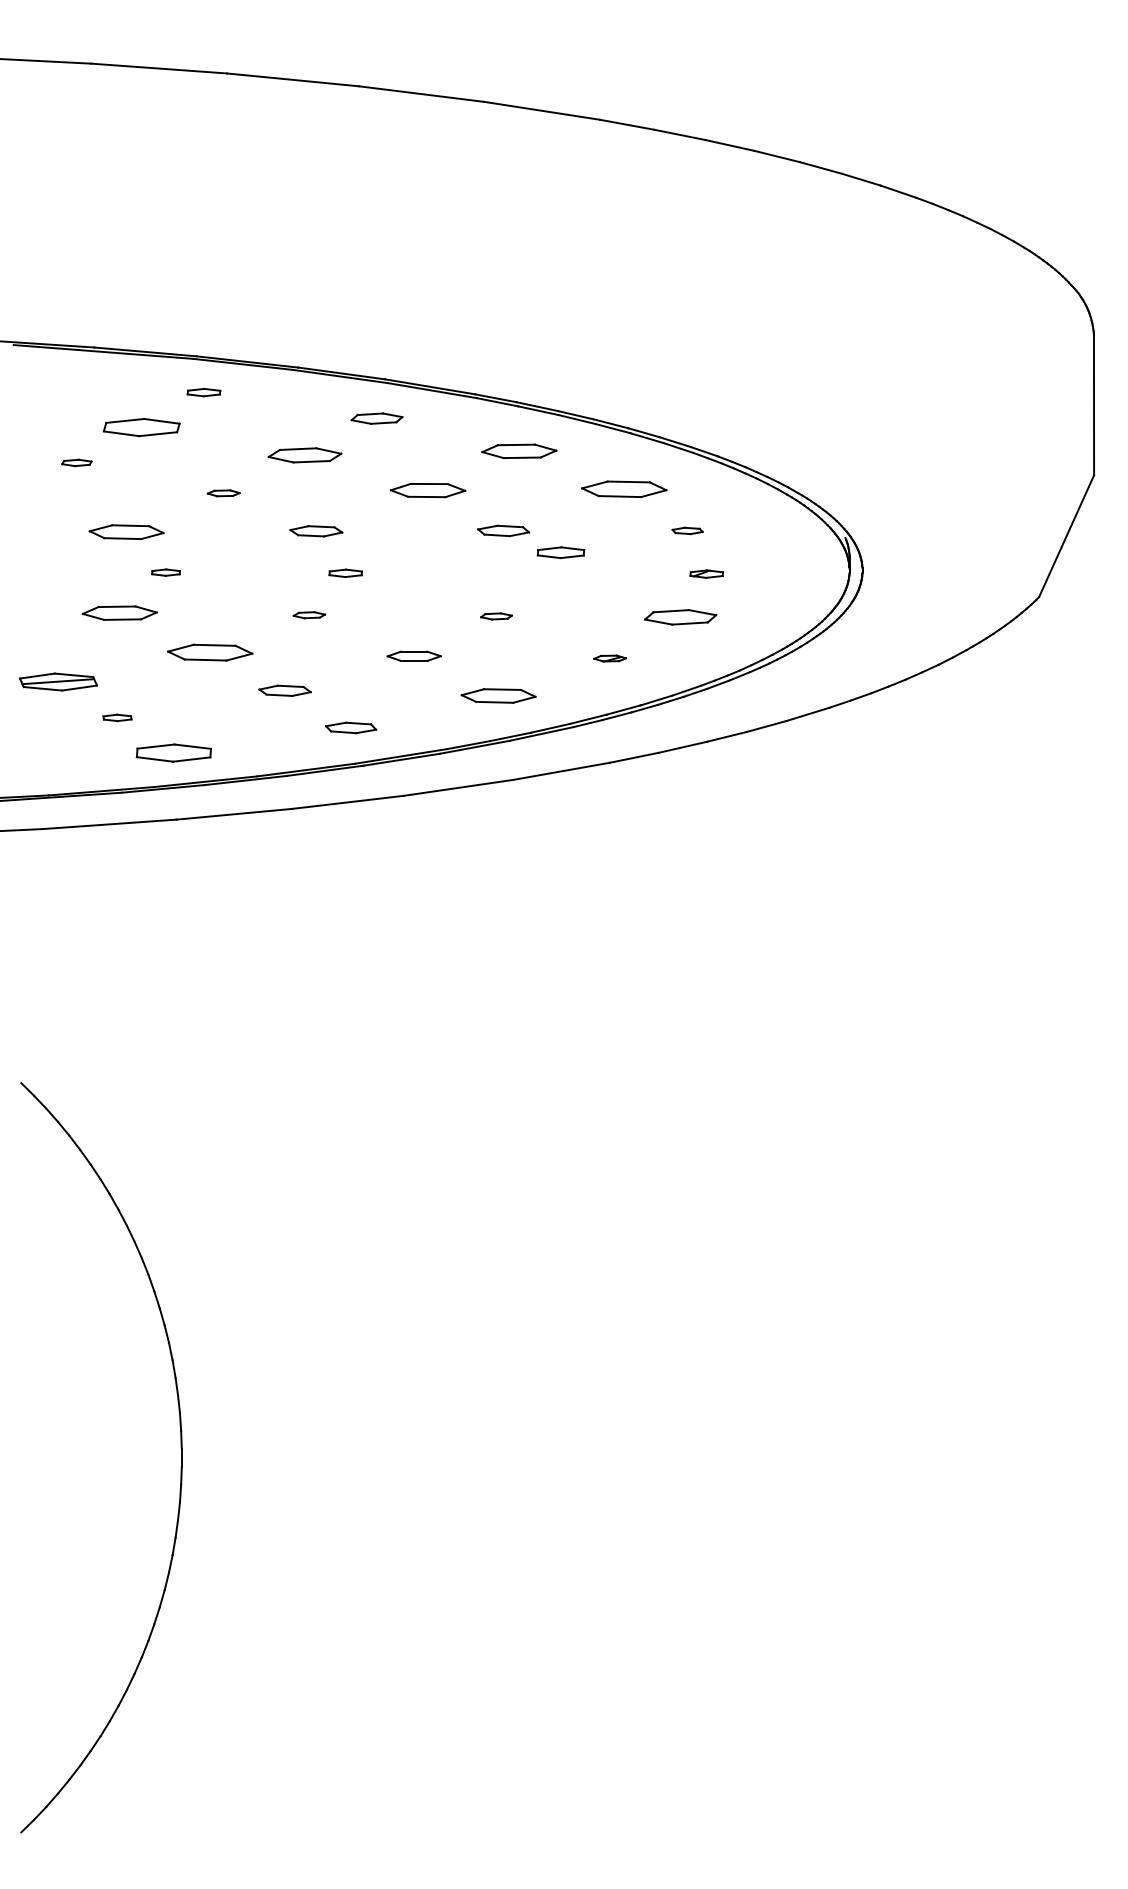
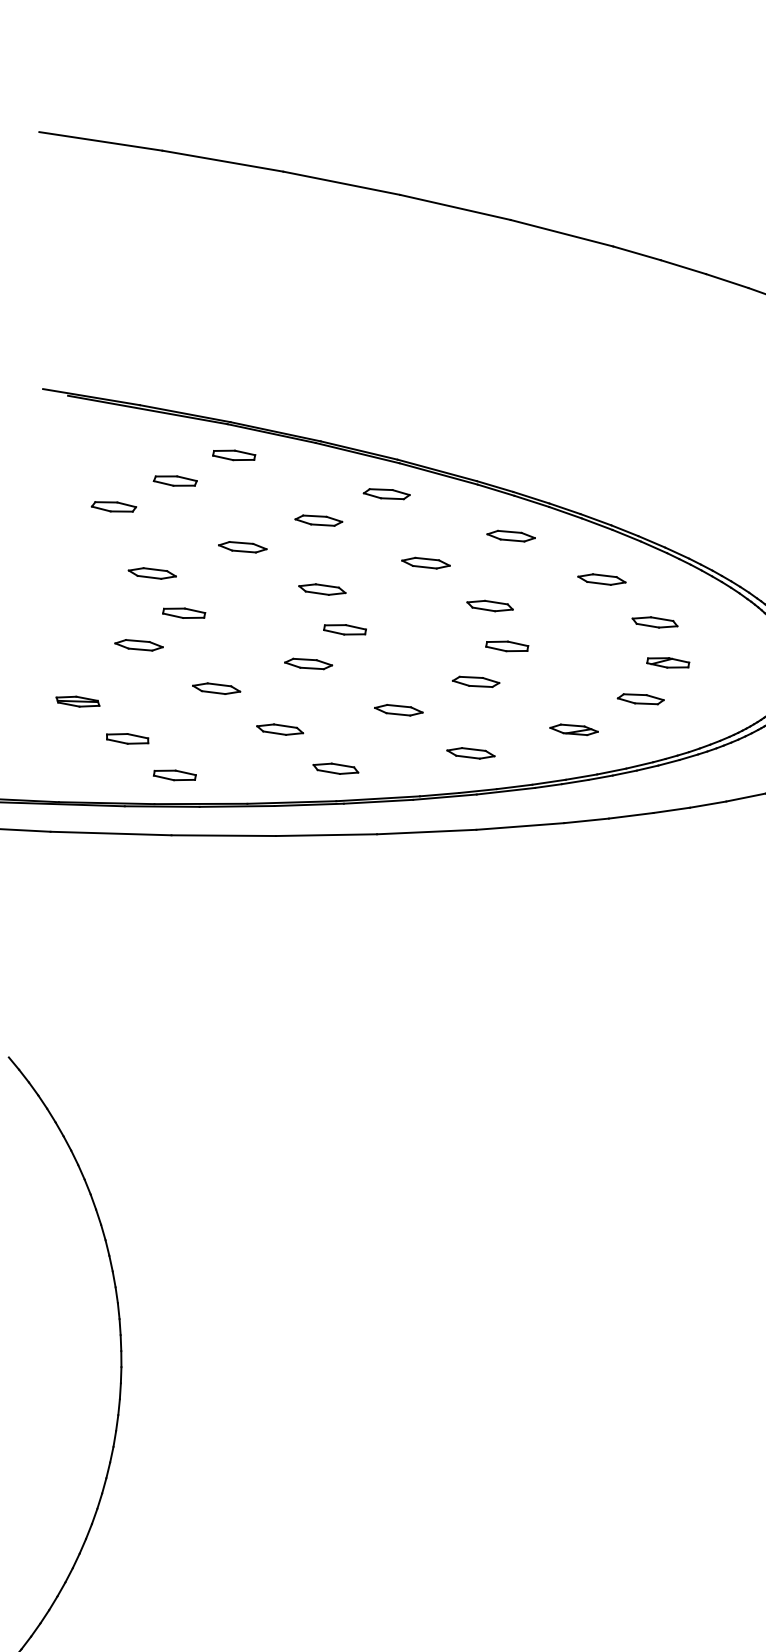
part: (203, 392) -> (233, 455), size x1.43
part: (141, 427) -> (175, 481), size x0.62
part: (518, 451) -> (510, 536), size x0.71
part: (304, 455) -> (318, 520), size x0.71
part: (76, 462) -> (113, 506), size x1.67
part: (624, 489) -> (602, 579), size x0.62
part: (427, 490) -> (425, 562), size x0.71
part: (223, 493) -> (242, 547), size x1.67
part: (687, 530) -> (654, 622), size x1.67
part: (126, 532) -> (152, 573), size x0.71
part: (560, 552) -> (506, 646), moved
part: (165, 572) -> (183, 613), size x1.67
part: (345, 573) -> (344, 629), size x1.43
part: (706, 573) -> (667, 662), size x1.43
part: (119, 612) -> (138, 644), size x0.71
part: (309, 615) -> (308, 664), size x1.67
part: (496, 616) -> (476, 681), size x1.67
part: (680, 617) -> (640, 699), size x0.71
part: (210, 652) -> (216, 688), size x0.62
part: (609, 658) -> (573, 729), size x1.67
part: (58, 682) -> (77, 701), size x0.62
part: (498, 695) -> (470, 752), size x0.71
part: (117, 717) -> (127, 738), size x1.67
part: (173, 752) -> (174, 774), size x0.62

